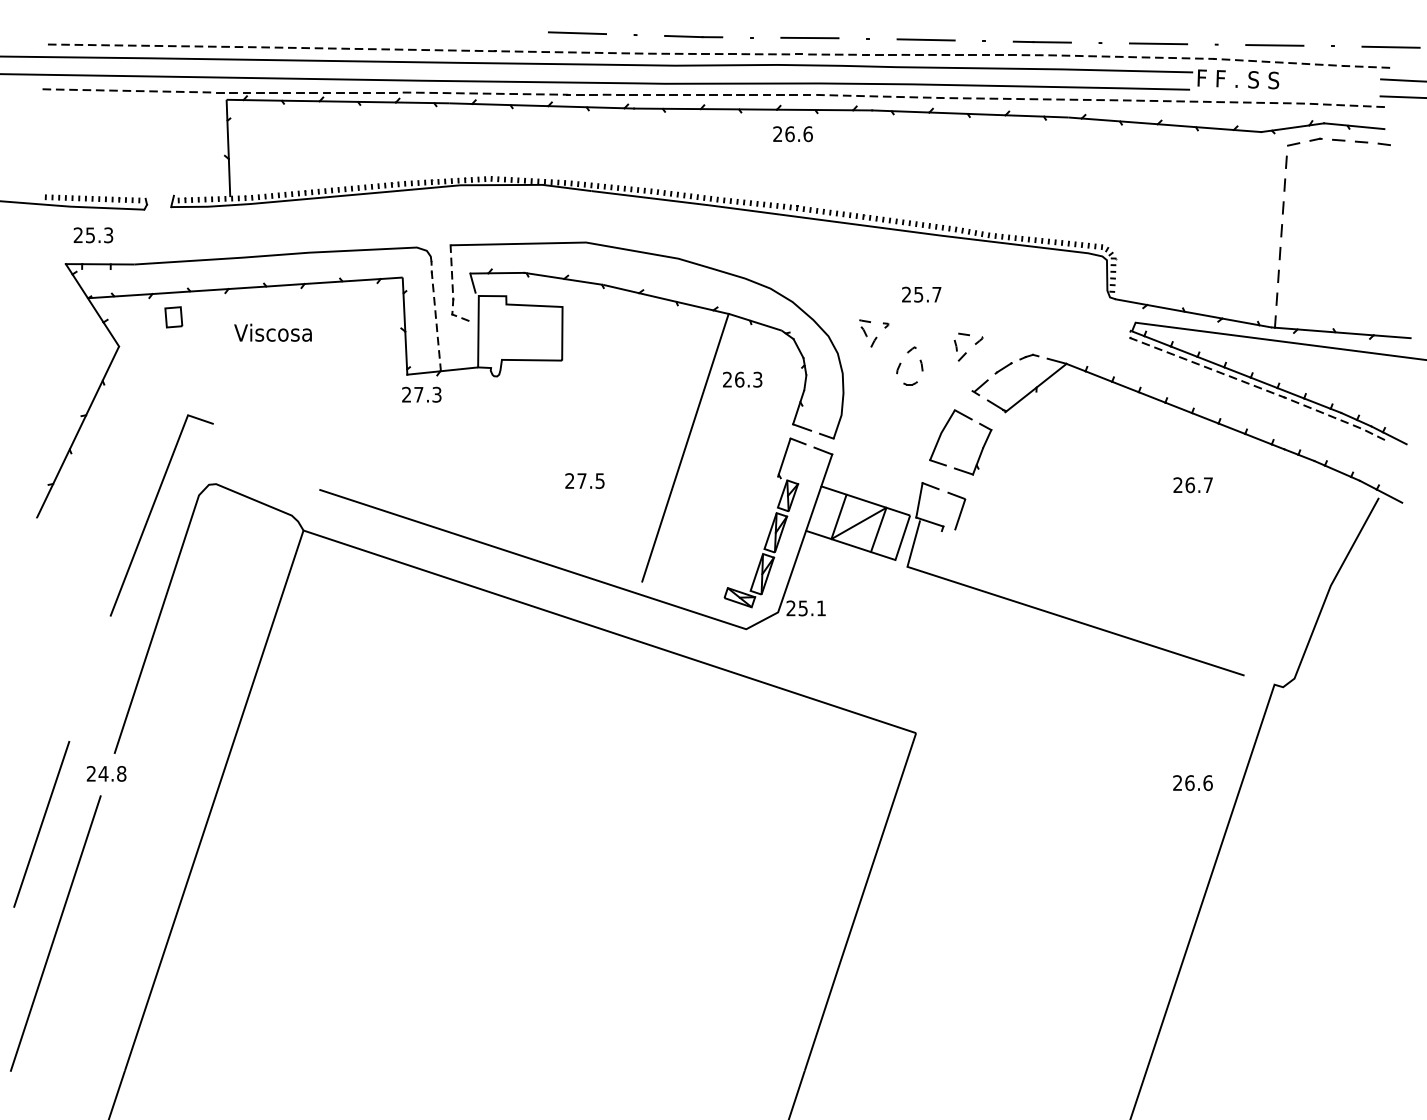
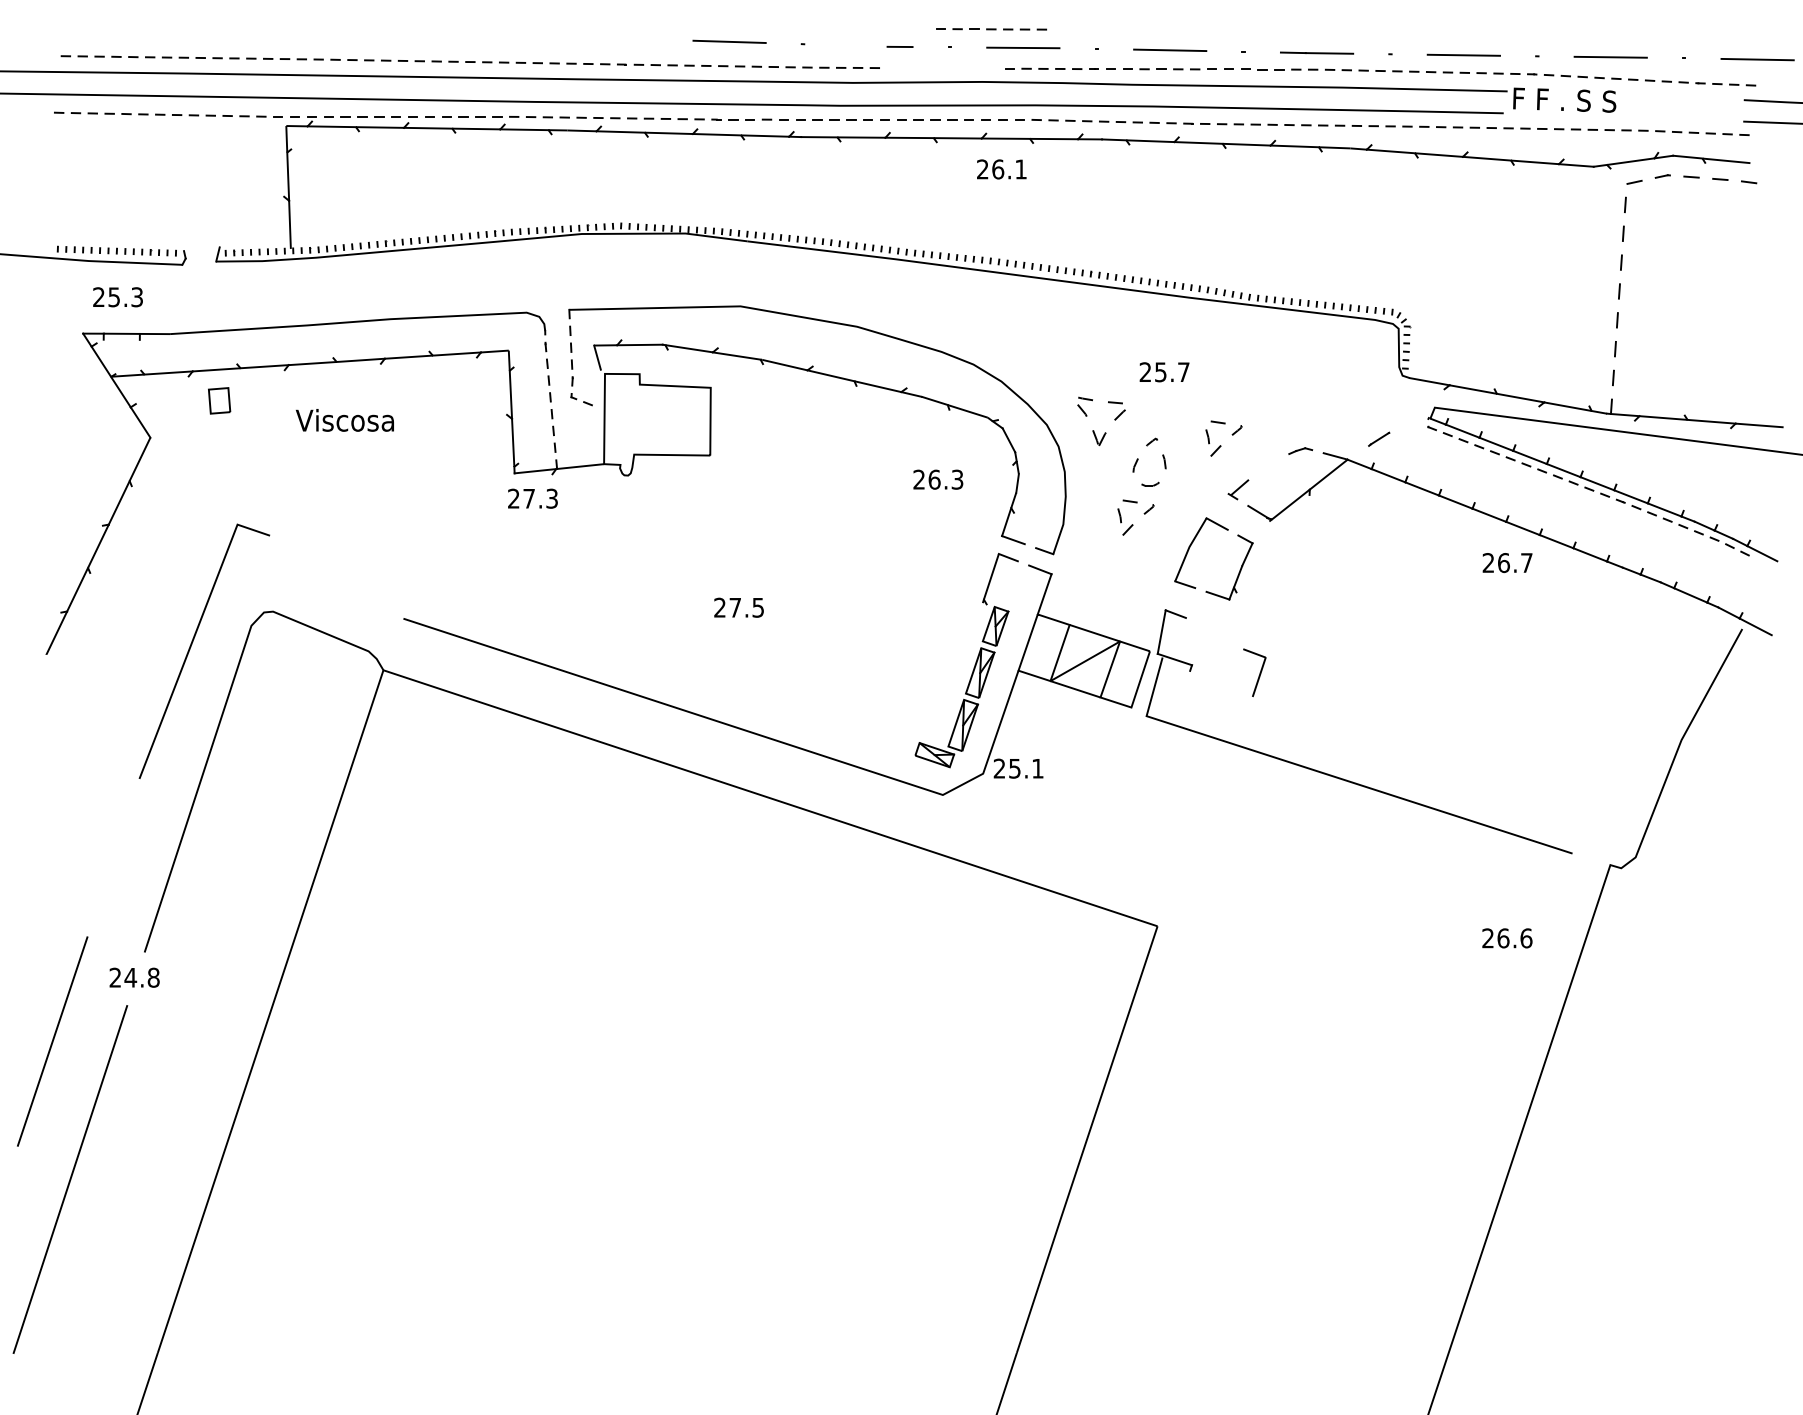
line: (683, 36) -> (863, 45), removed
part: (745, 54) -> (991, 29), moved
text: (808, 134) -> (1021, 169), 26.6 -> 26.1
part: (874, 333) -> (1104, 421), size x1.4
line: (1003, 367) -> (1379, 438), moved
part: (897, 415) -> (1133, 524), added
line: (685, 447) -> (865, 565), removed
text: (1193, 485) -> (1507, 563), moved
part: (956, 510) -> (1254, 672), moved
text: (1193, 783) -> (1507, 938), moved

